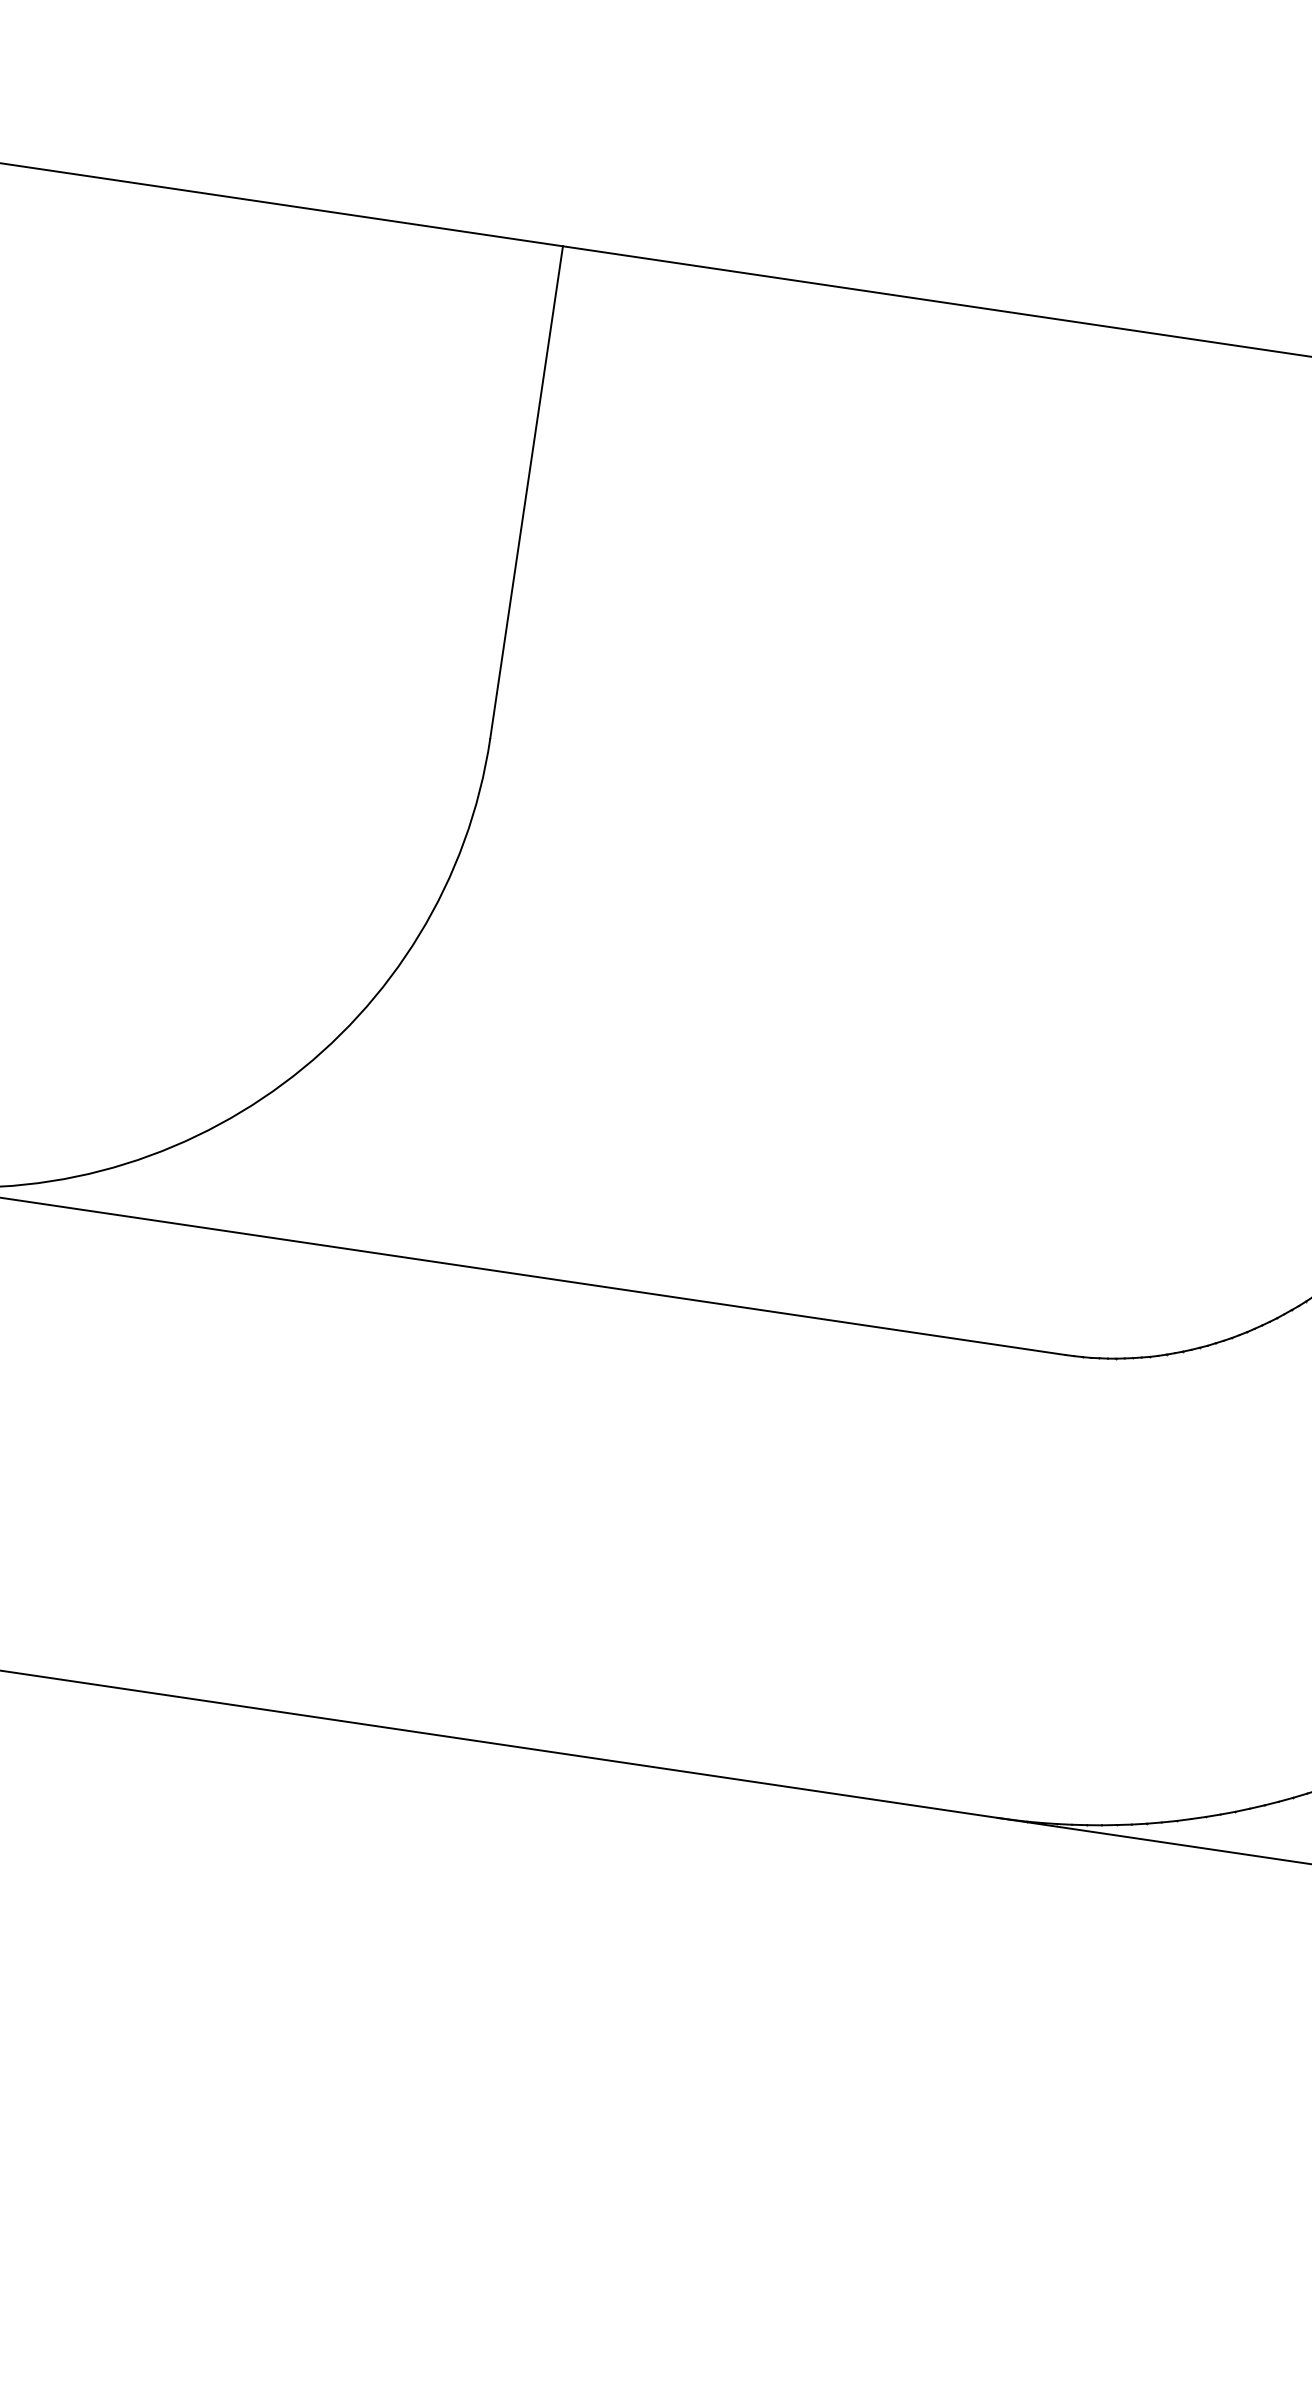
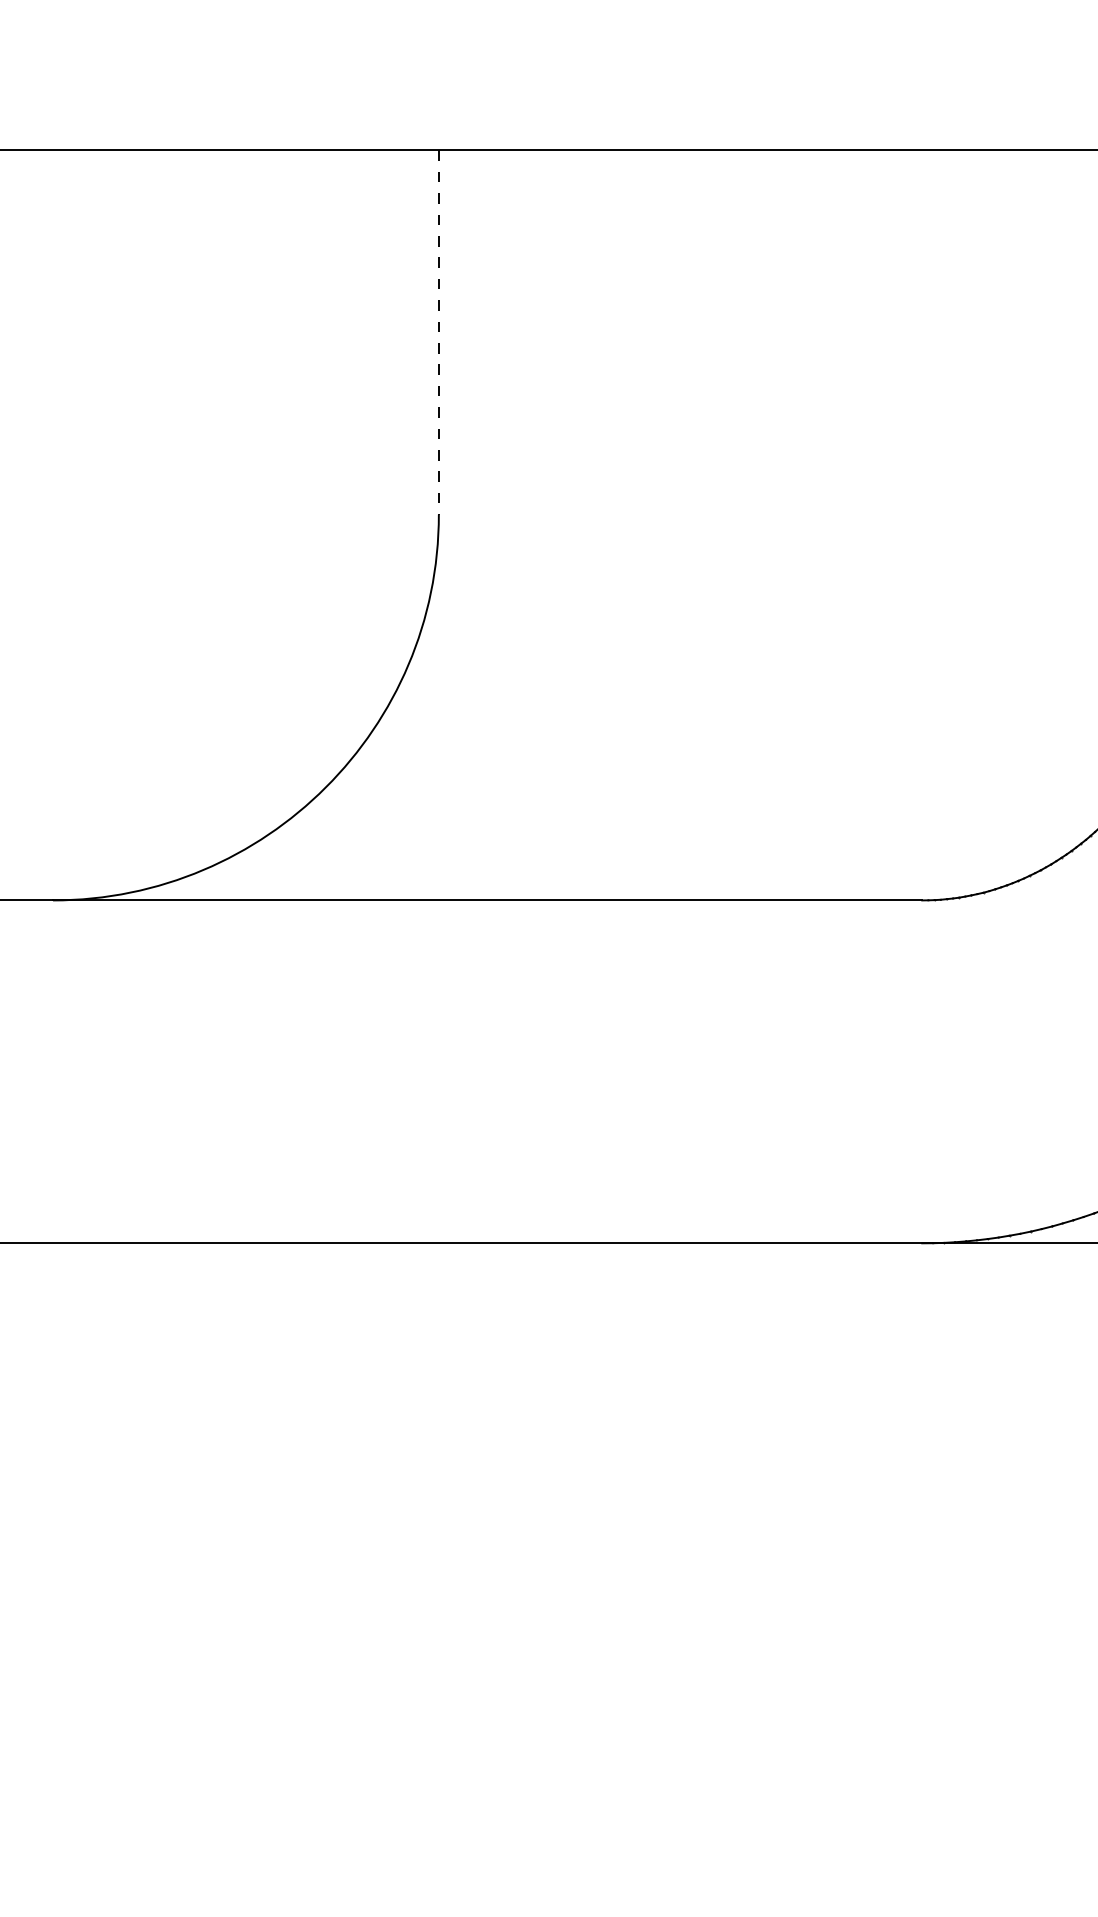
line: (526, 492) -> (438, 332), solid -> dashed

